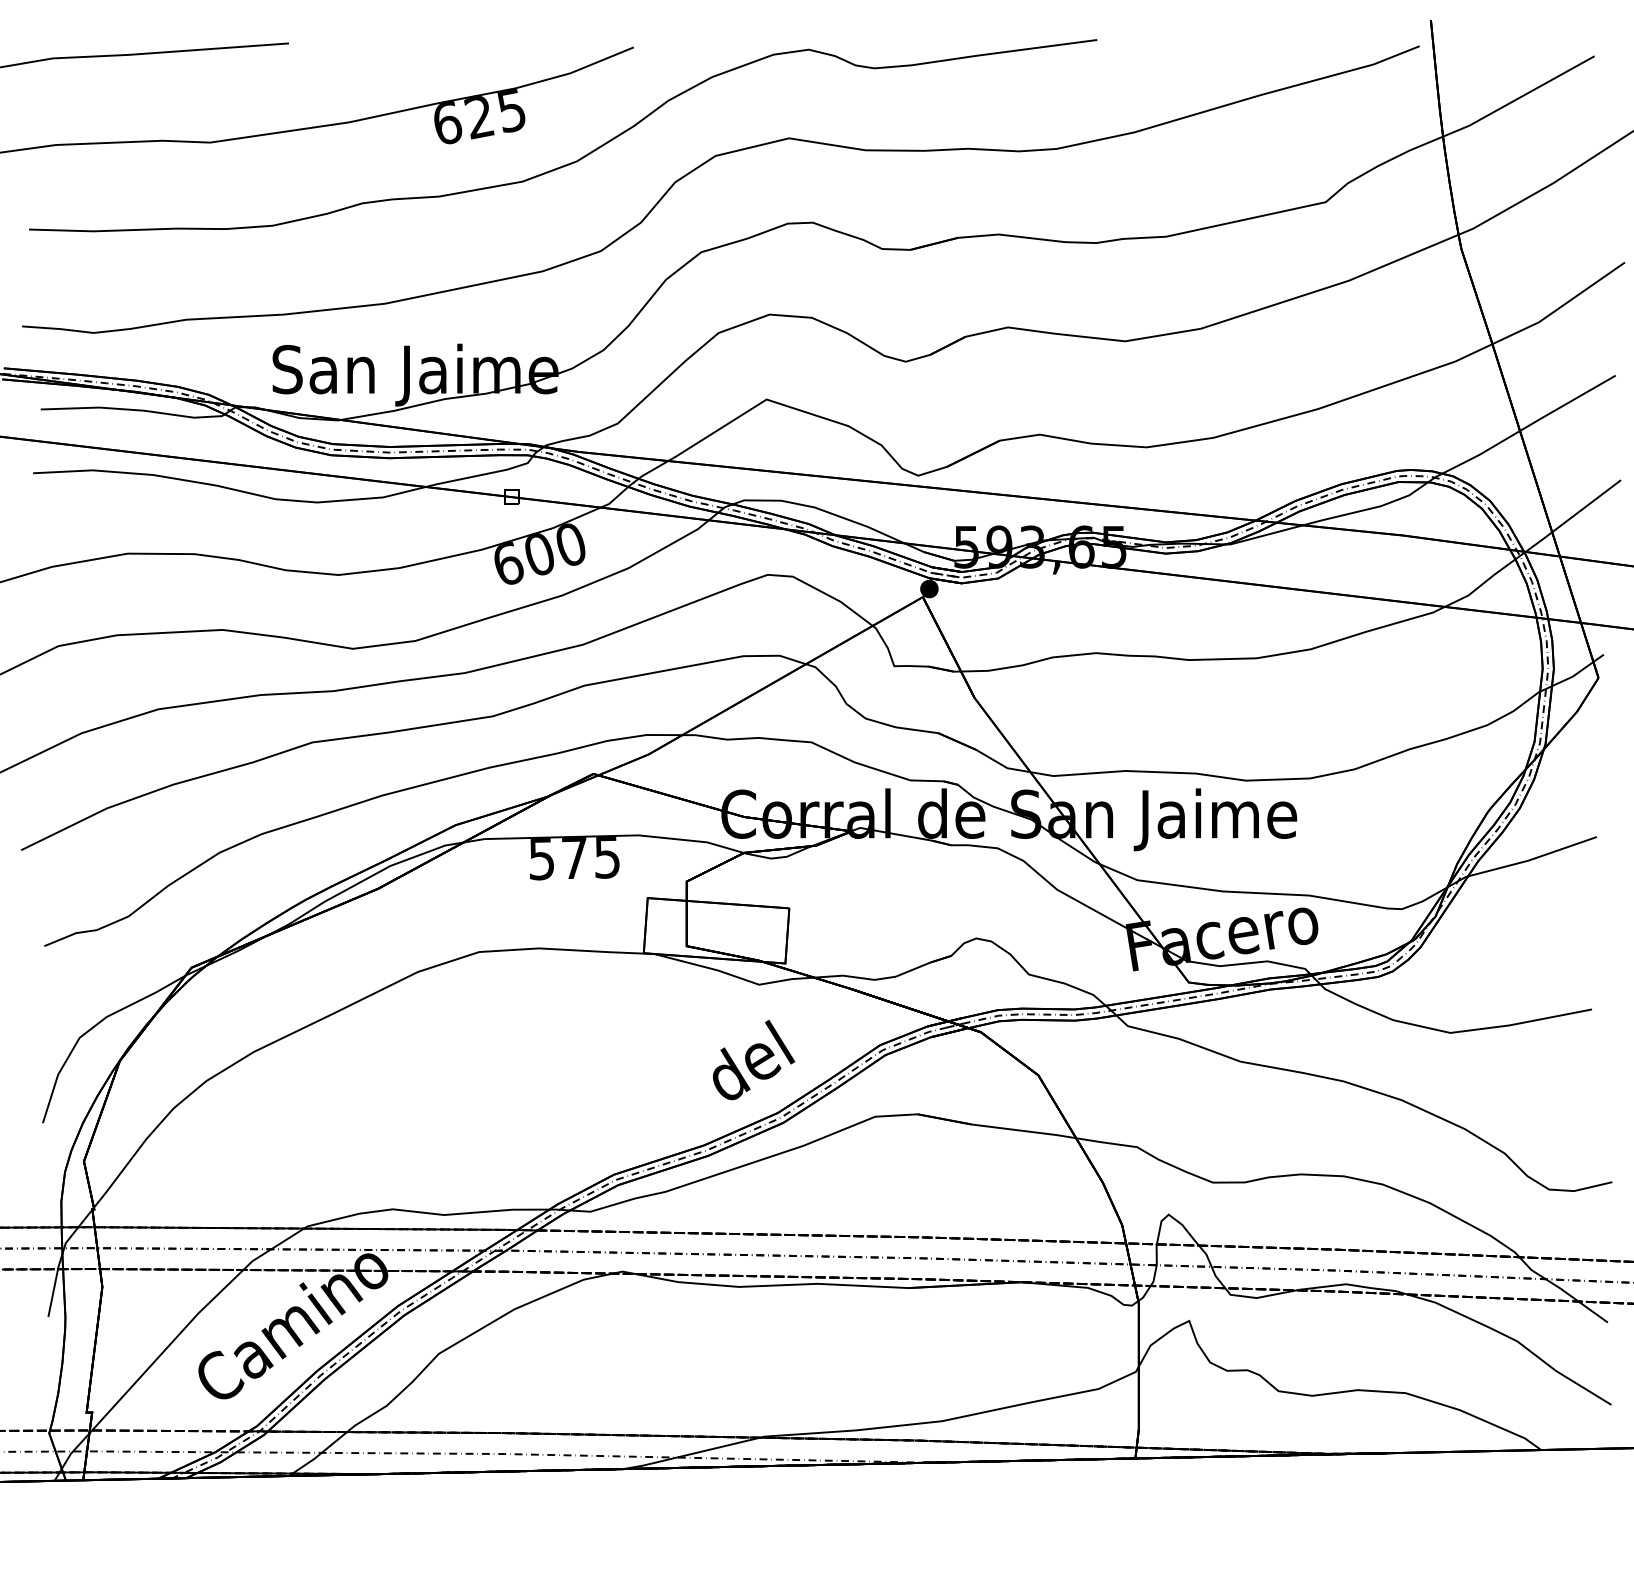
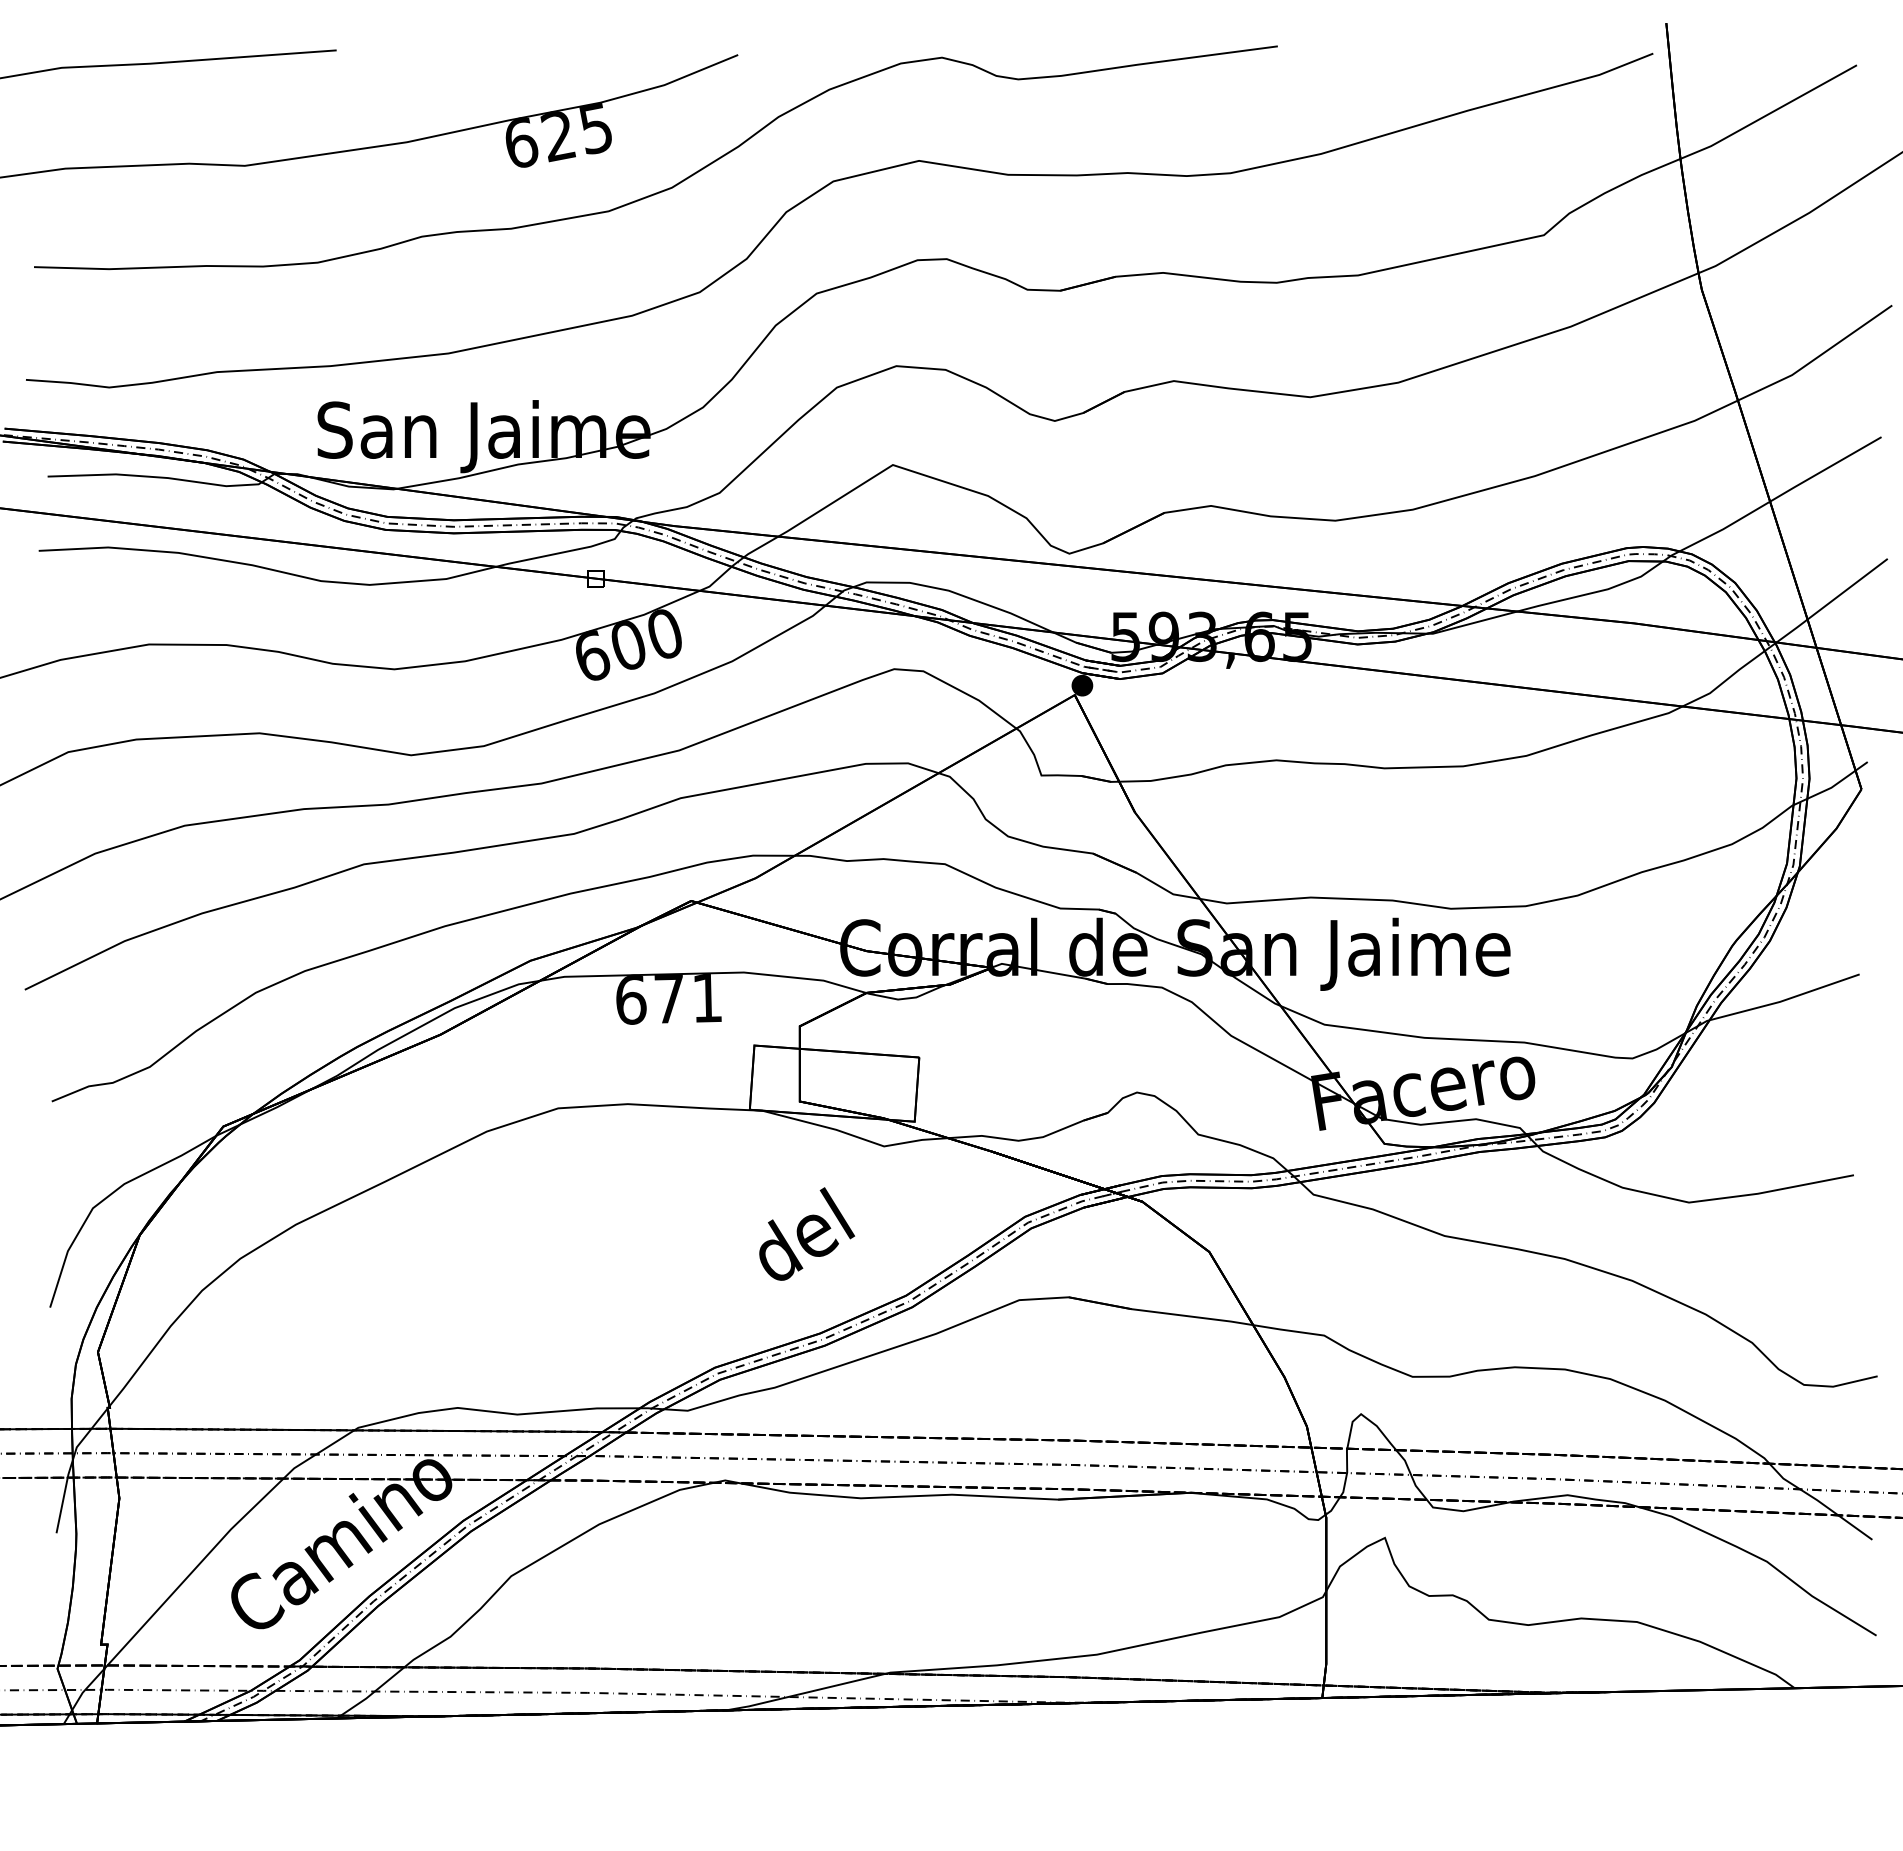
text: (574, 858) -> (669, 999), 575 -> 671
text: (754, 1059) -> (807, 1233), moved

